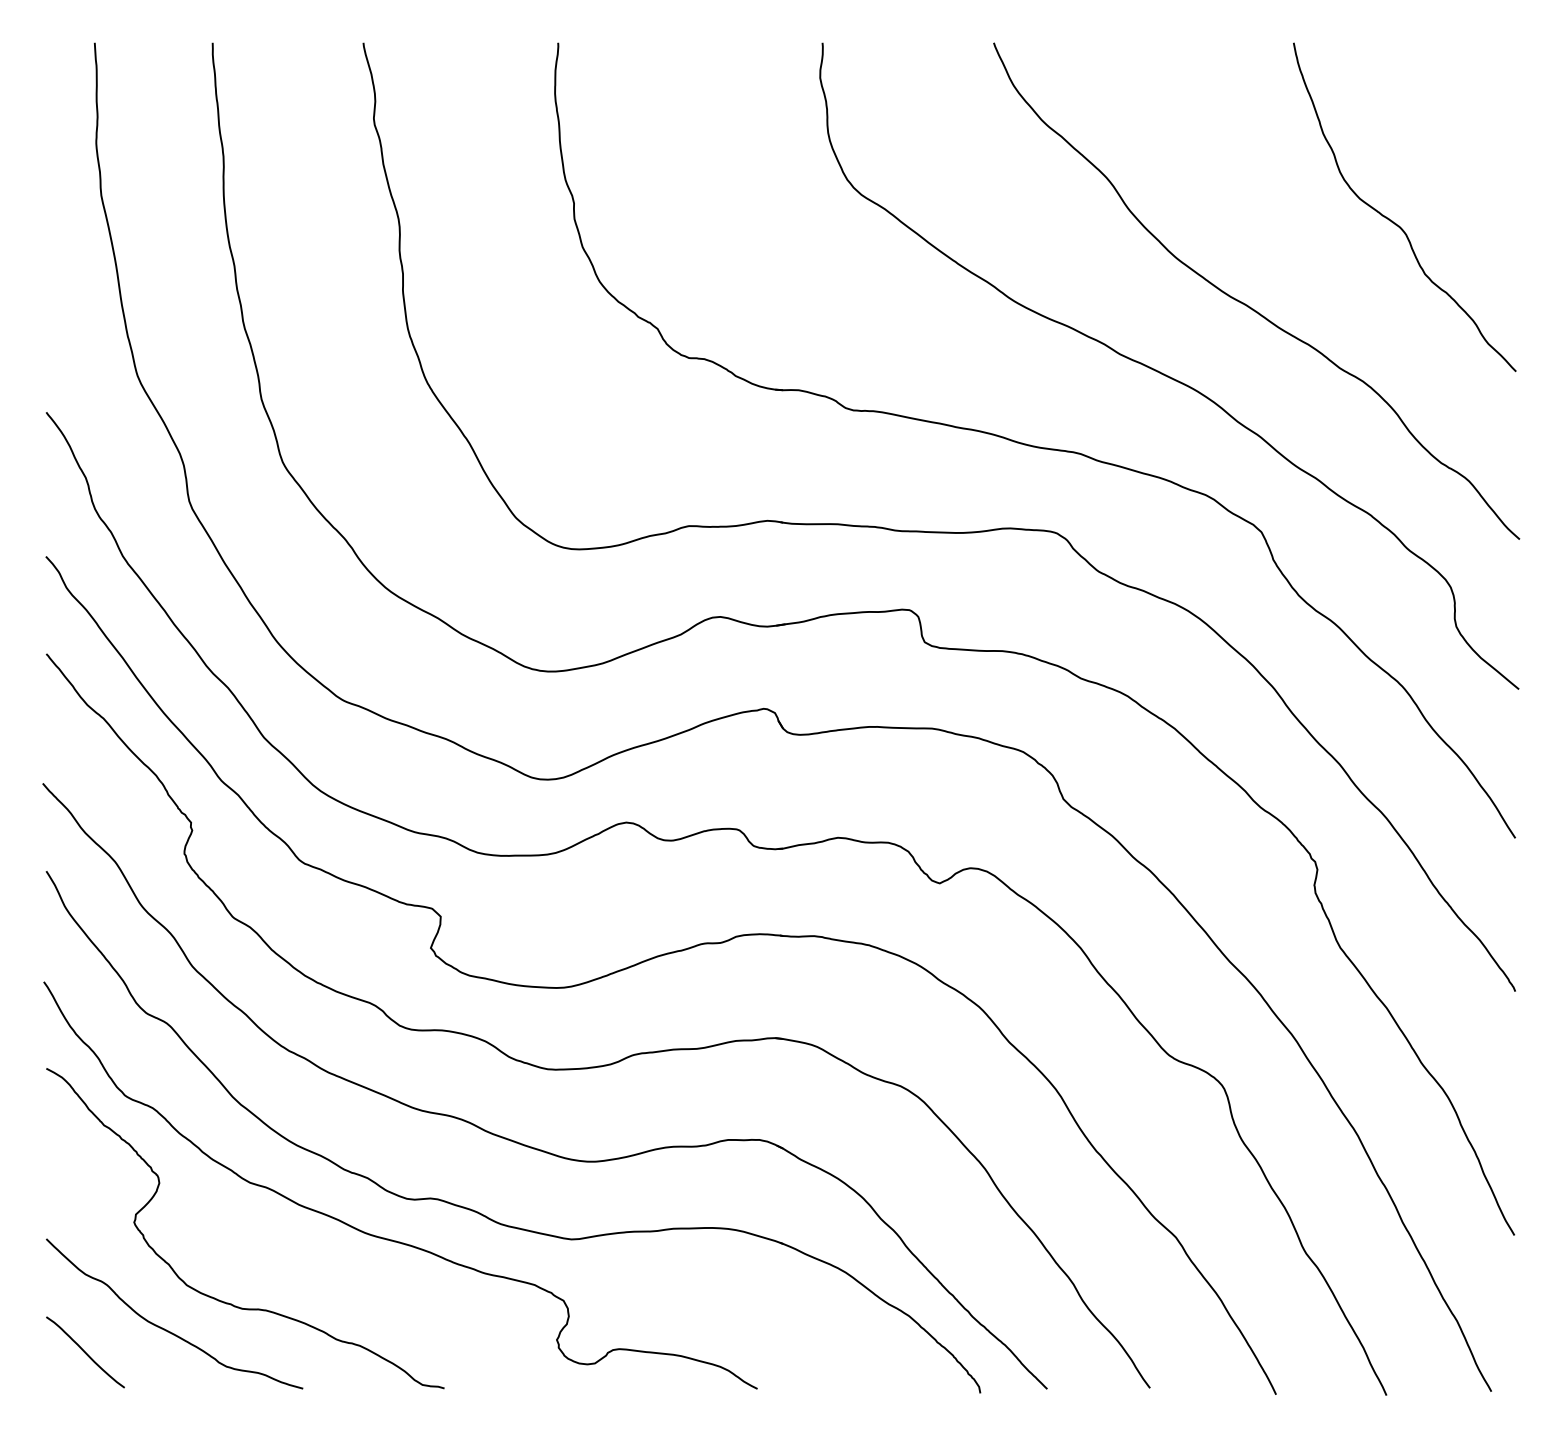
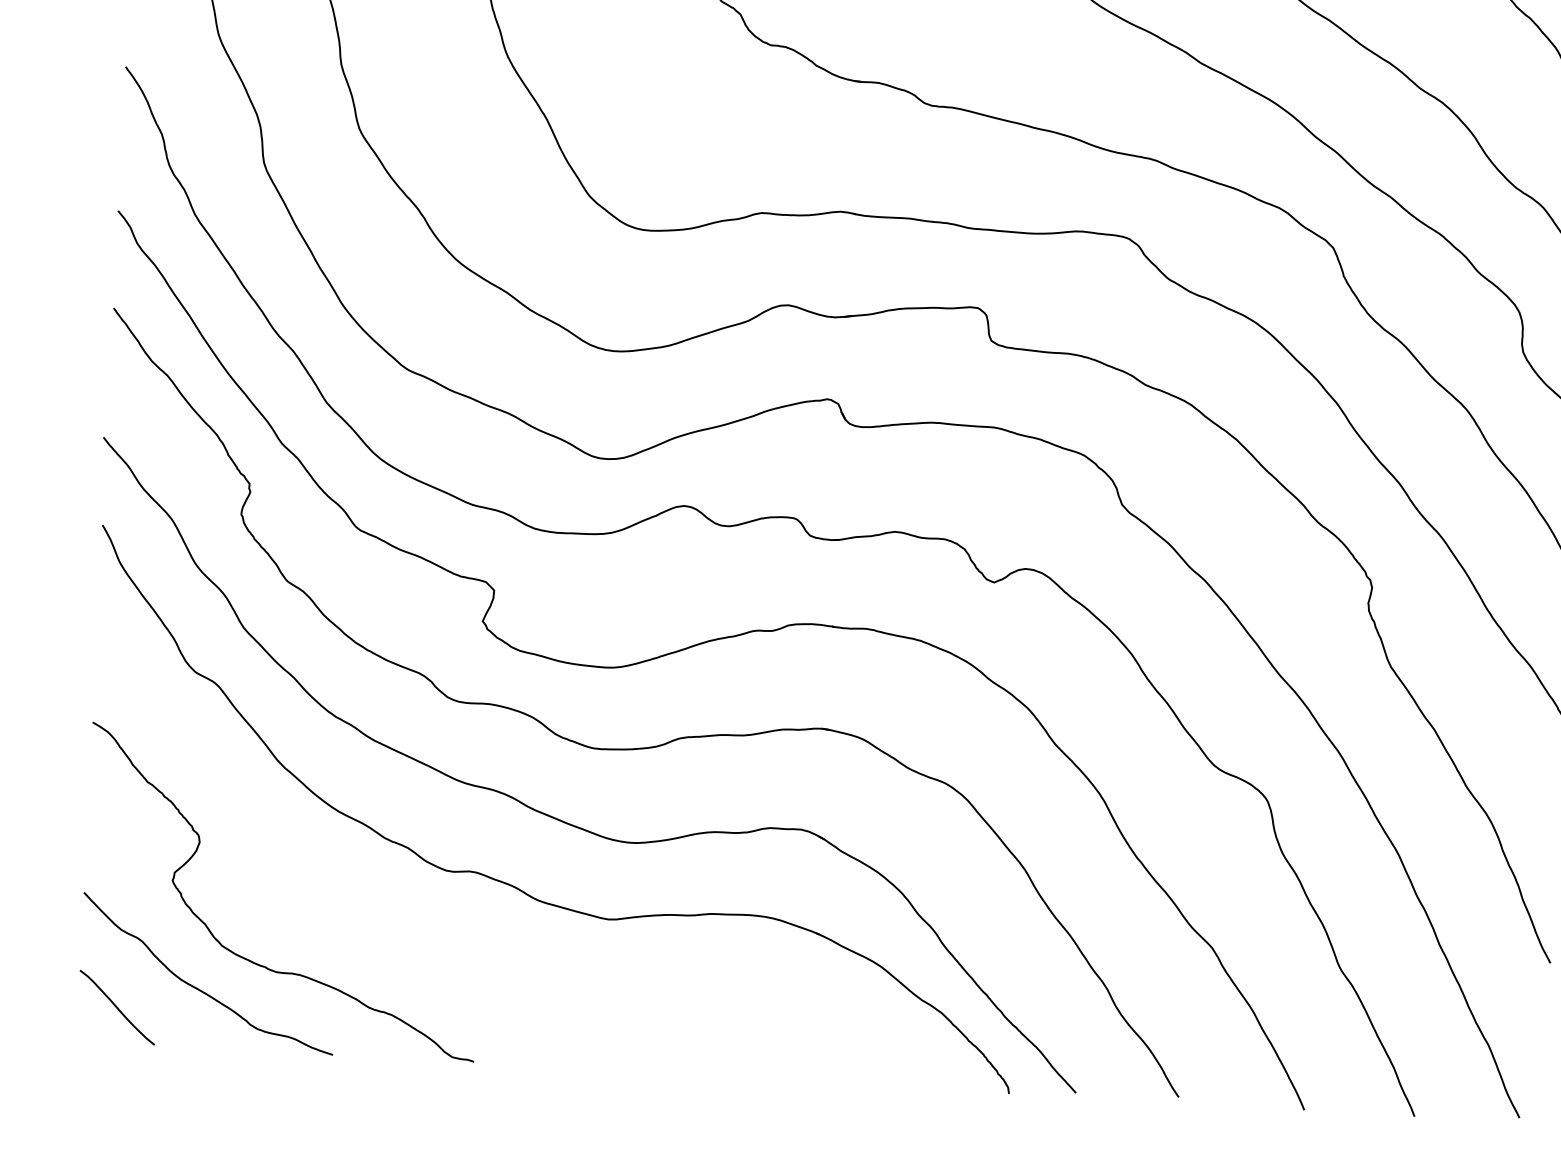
curve: (388, 1238) -> (425, 909), removed

